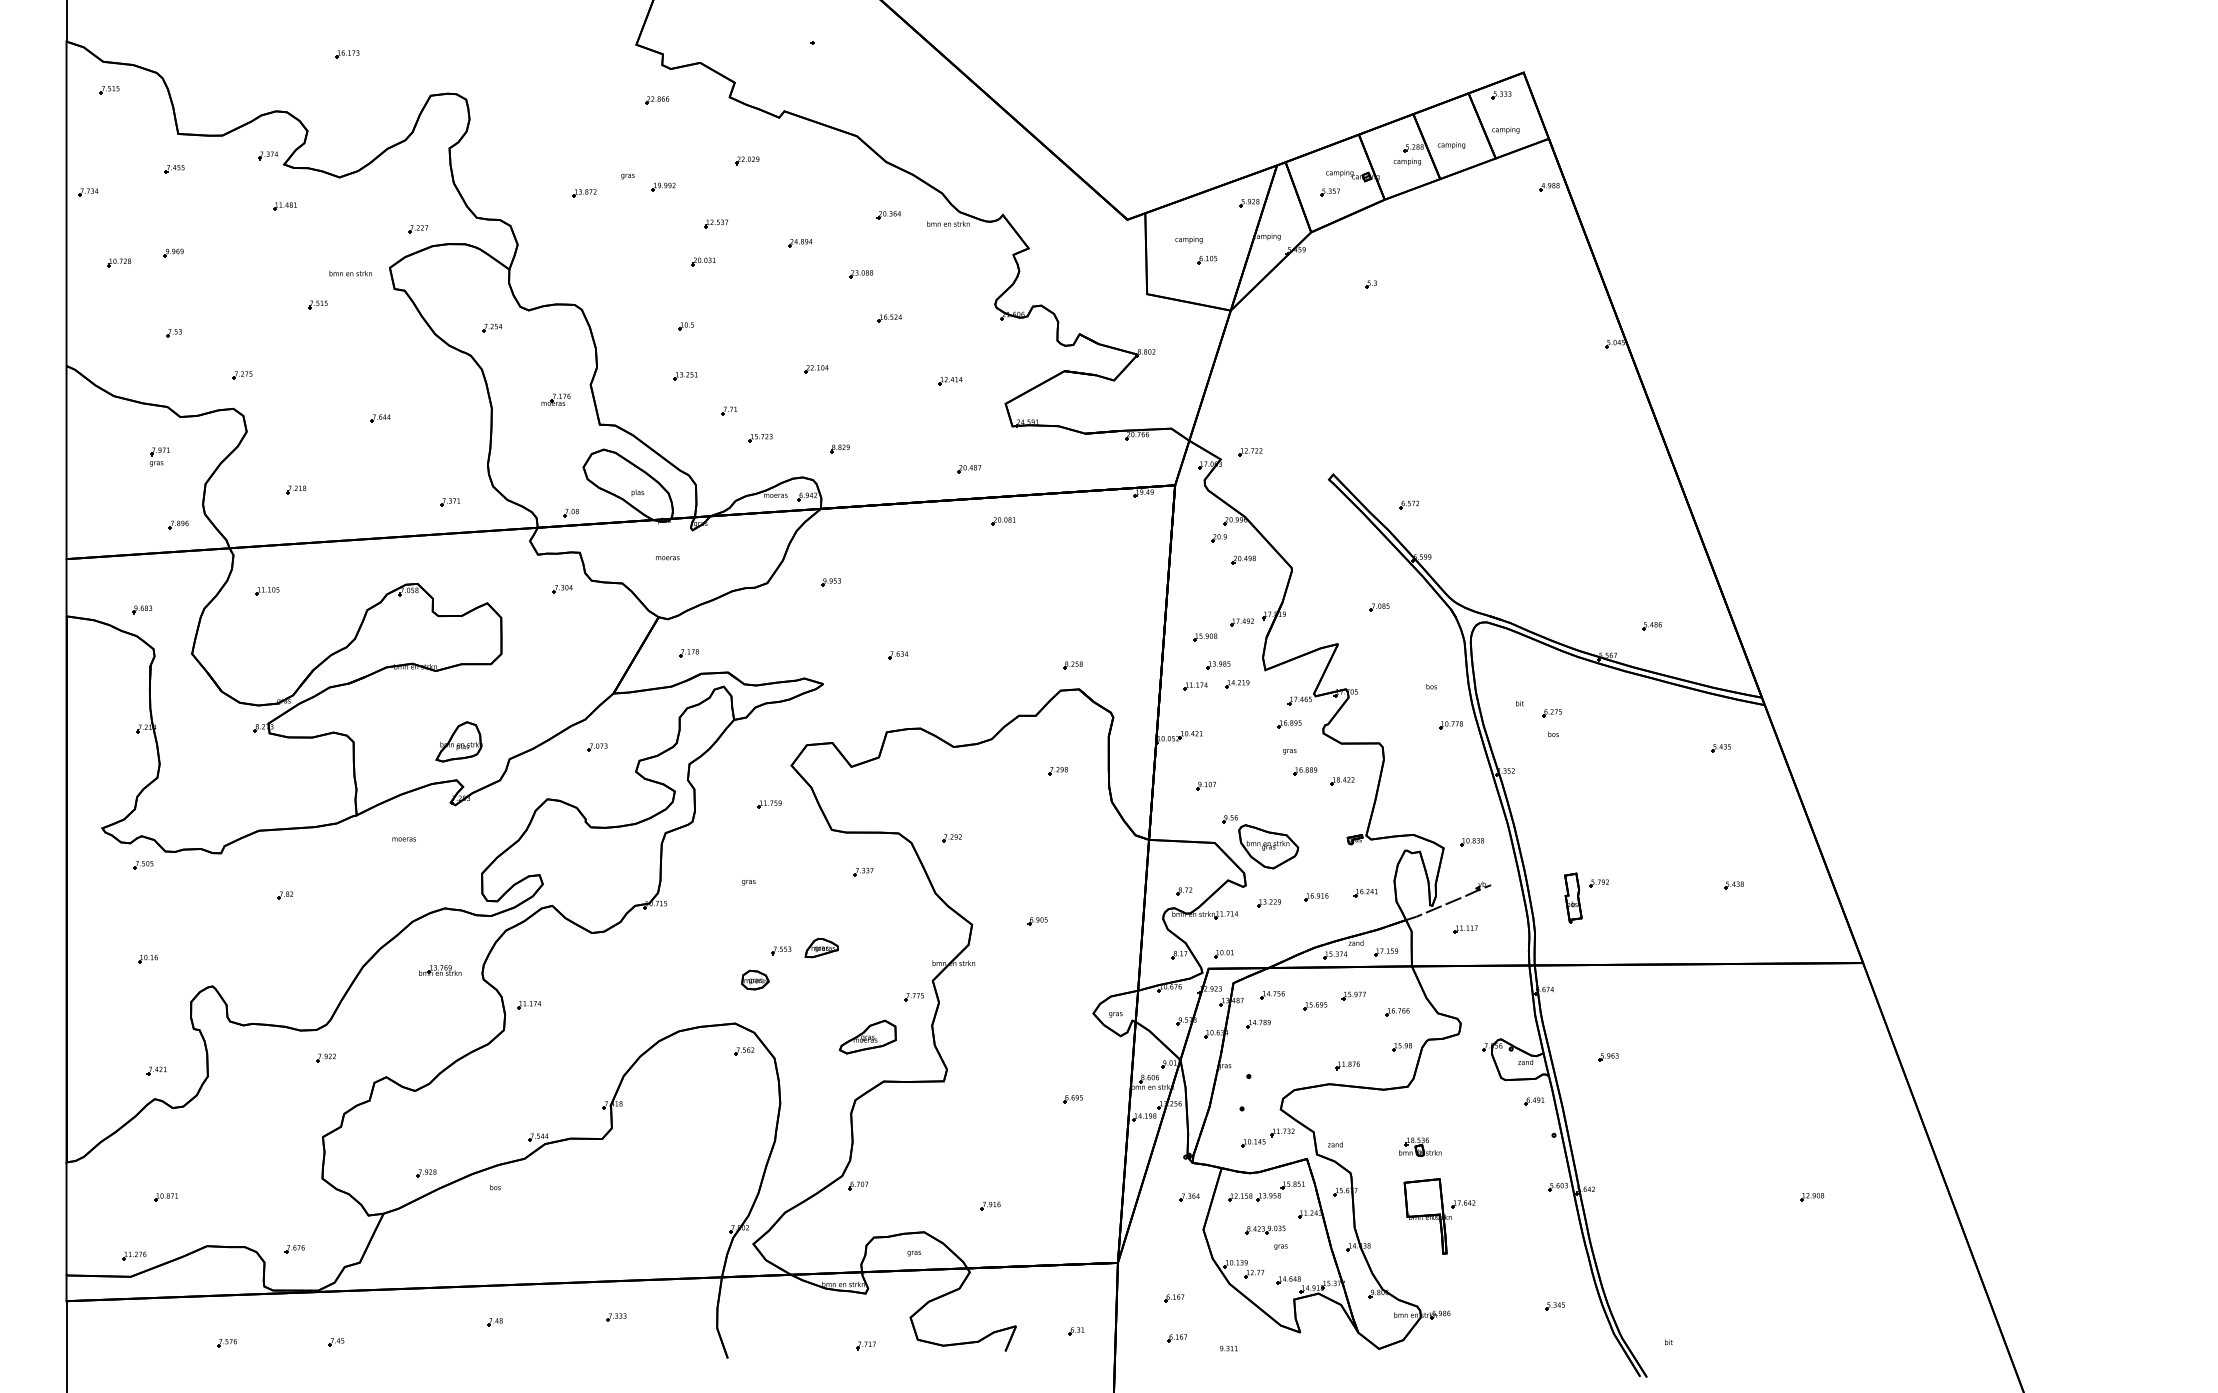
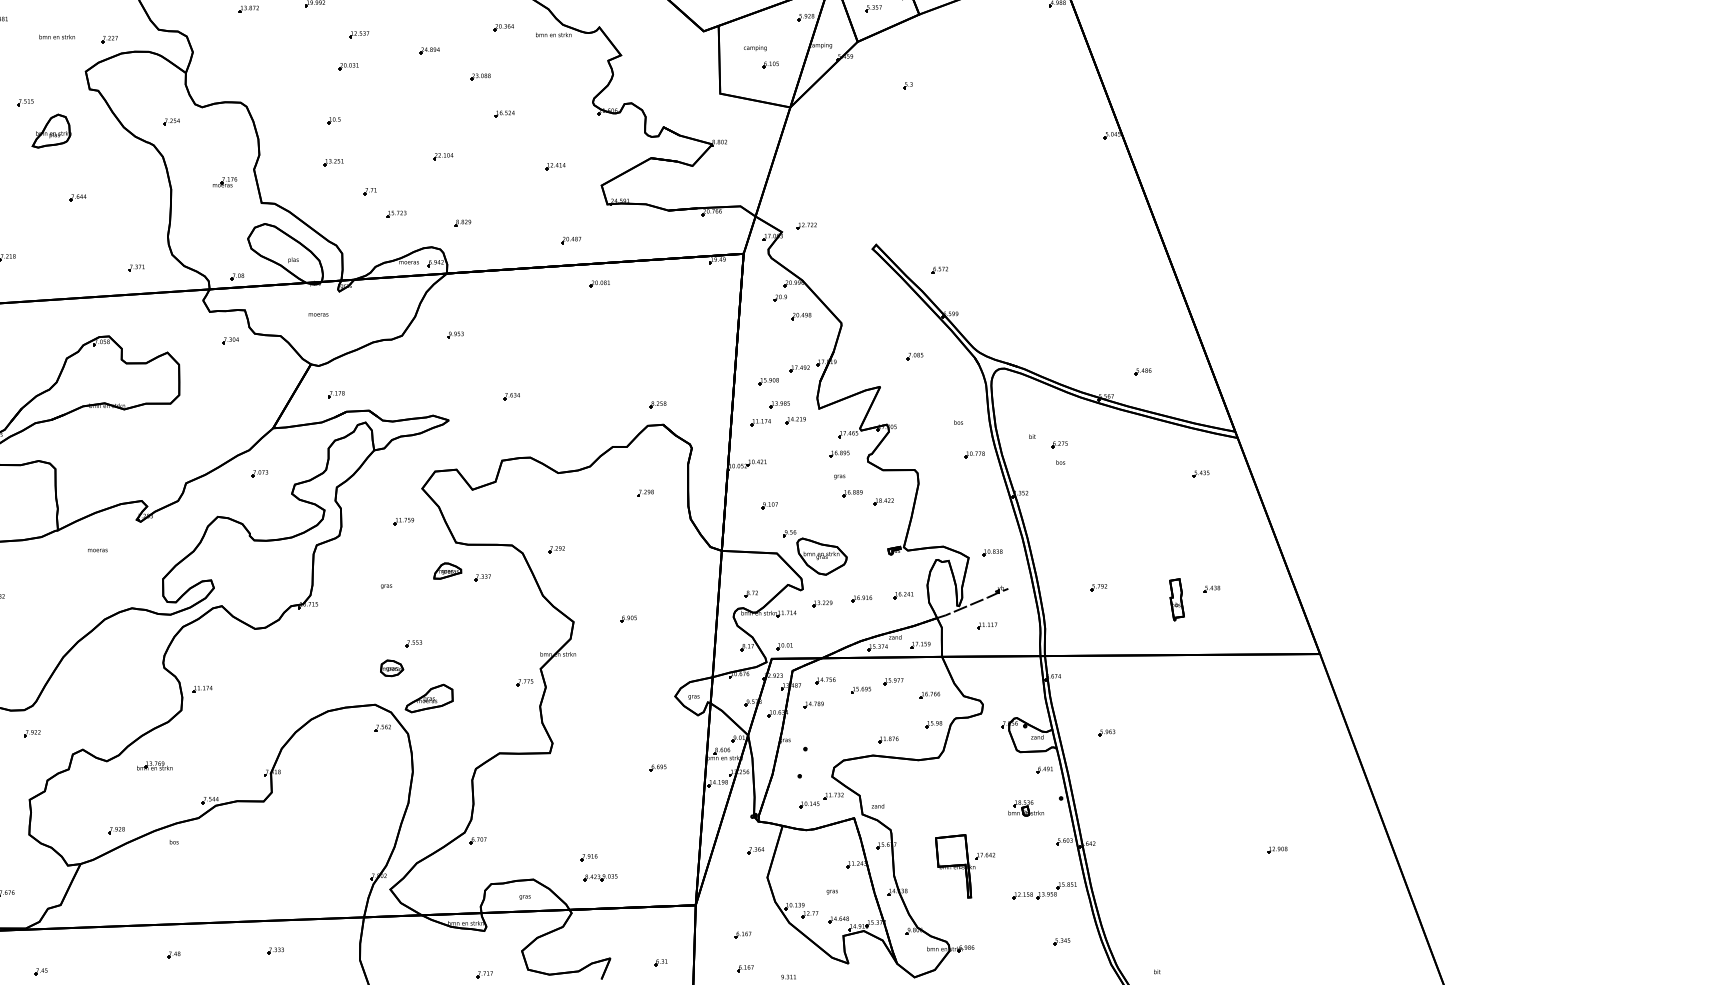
text: (350, 273) -> (56, 36), moved
part: (458, 741) -> (51, 130), moved
part: (1573, 897) -> (1177, 599), moved
part: (821, 947) -> (447, 570), moved
part: (440, 970) -> (155, 765), moved
part: (867, 1036) -> (428, 698), moved
part: (1420, 1146) -> (1026, 807), moved
part: (1266, 1191) -> (1044, 890), moved
part: (1265, 1229) -> (600, 877), moved

